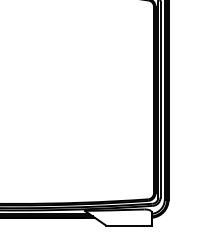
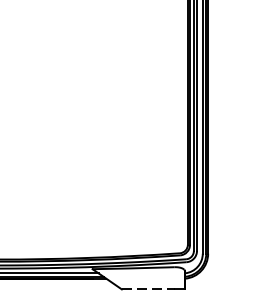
line: (125, 225) -> (148, 289), solid -> dashed

